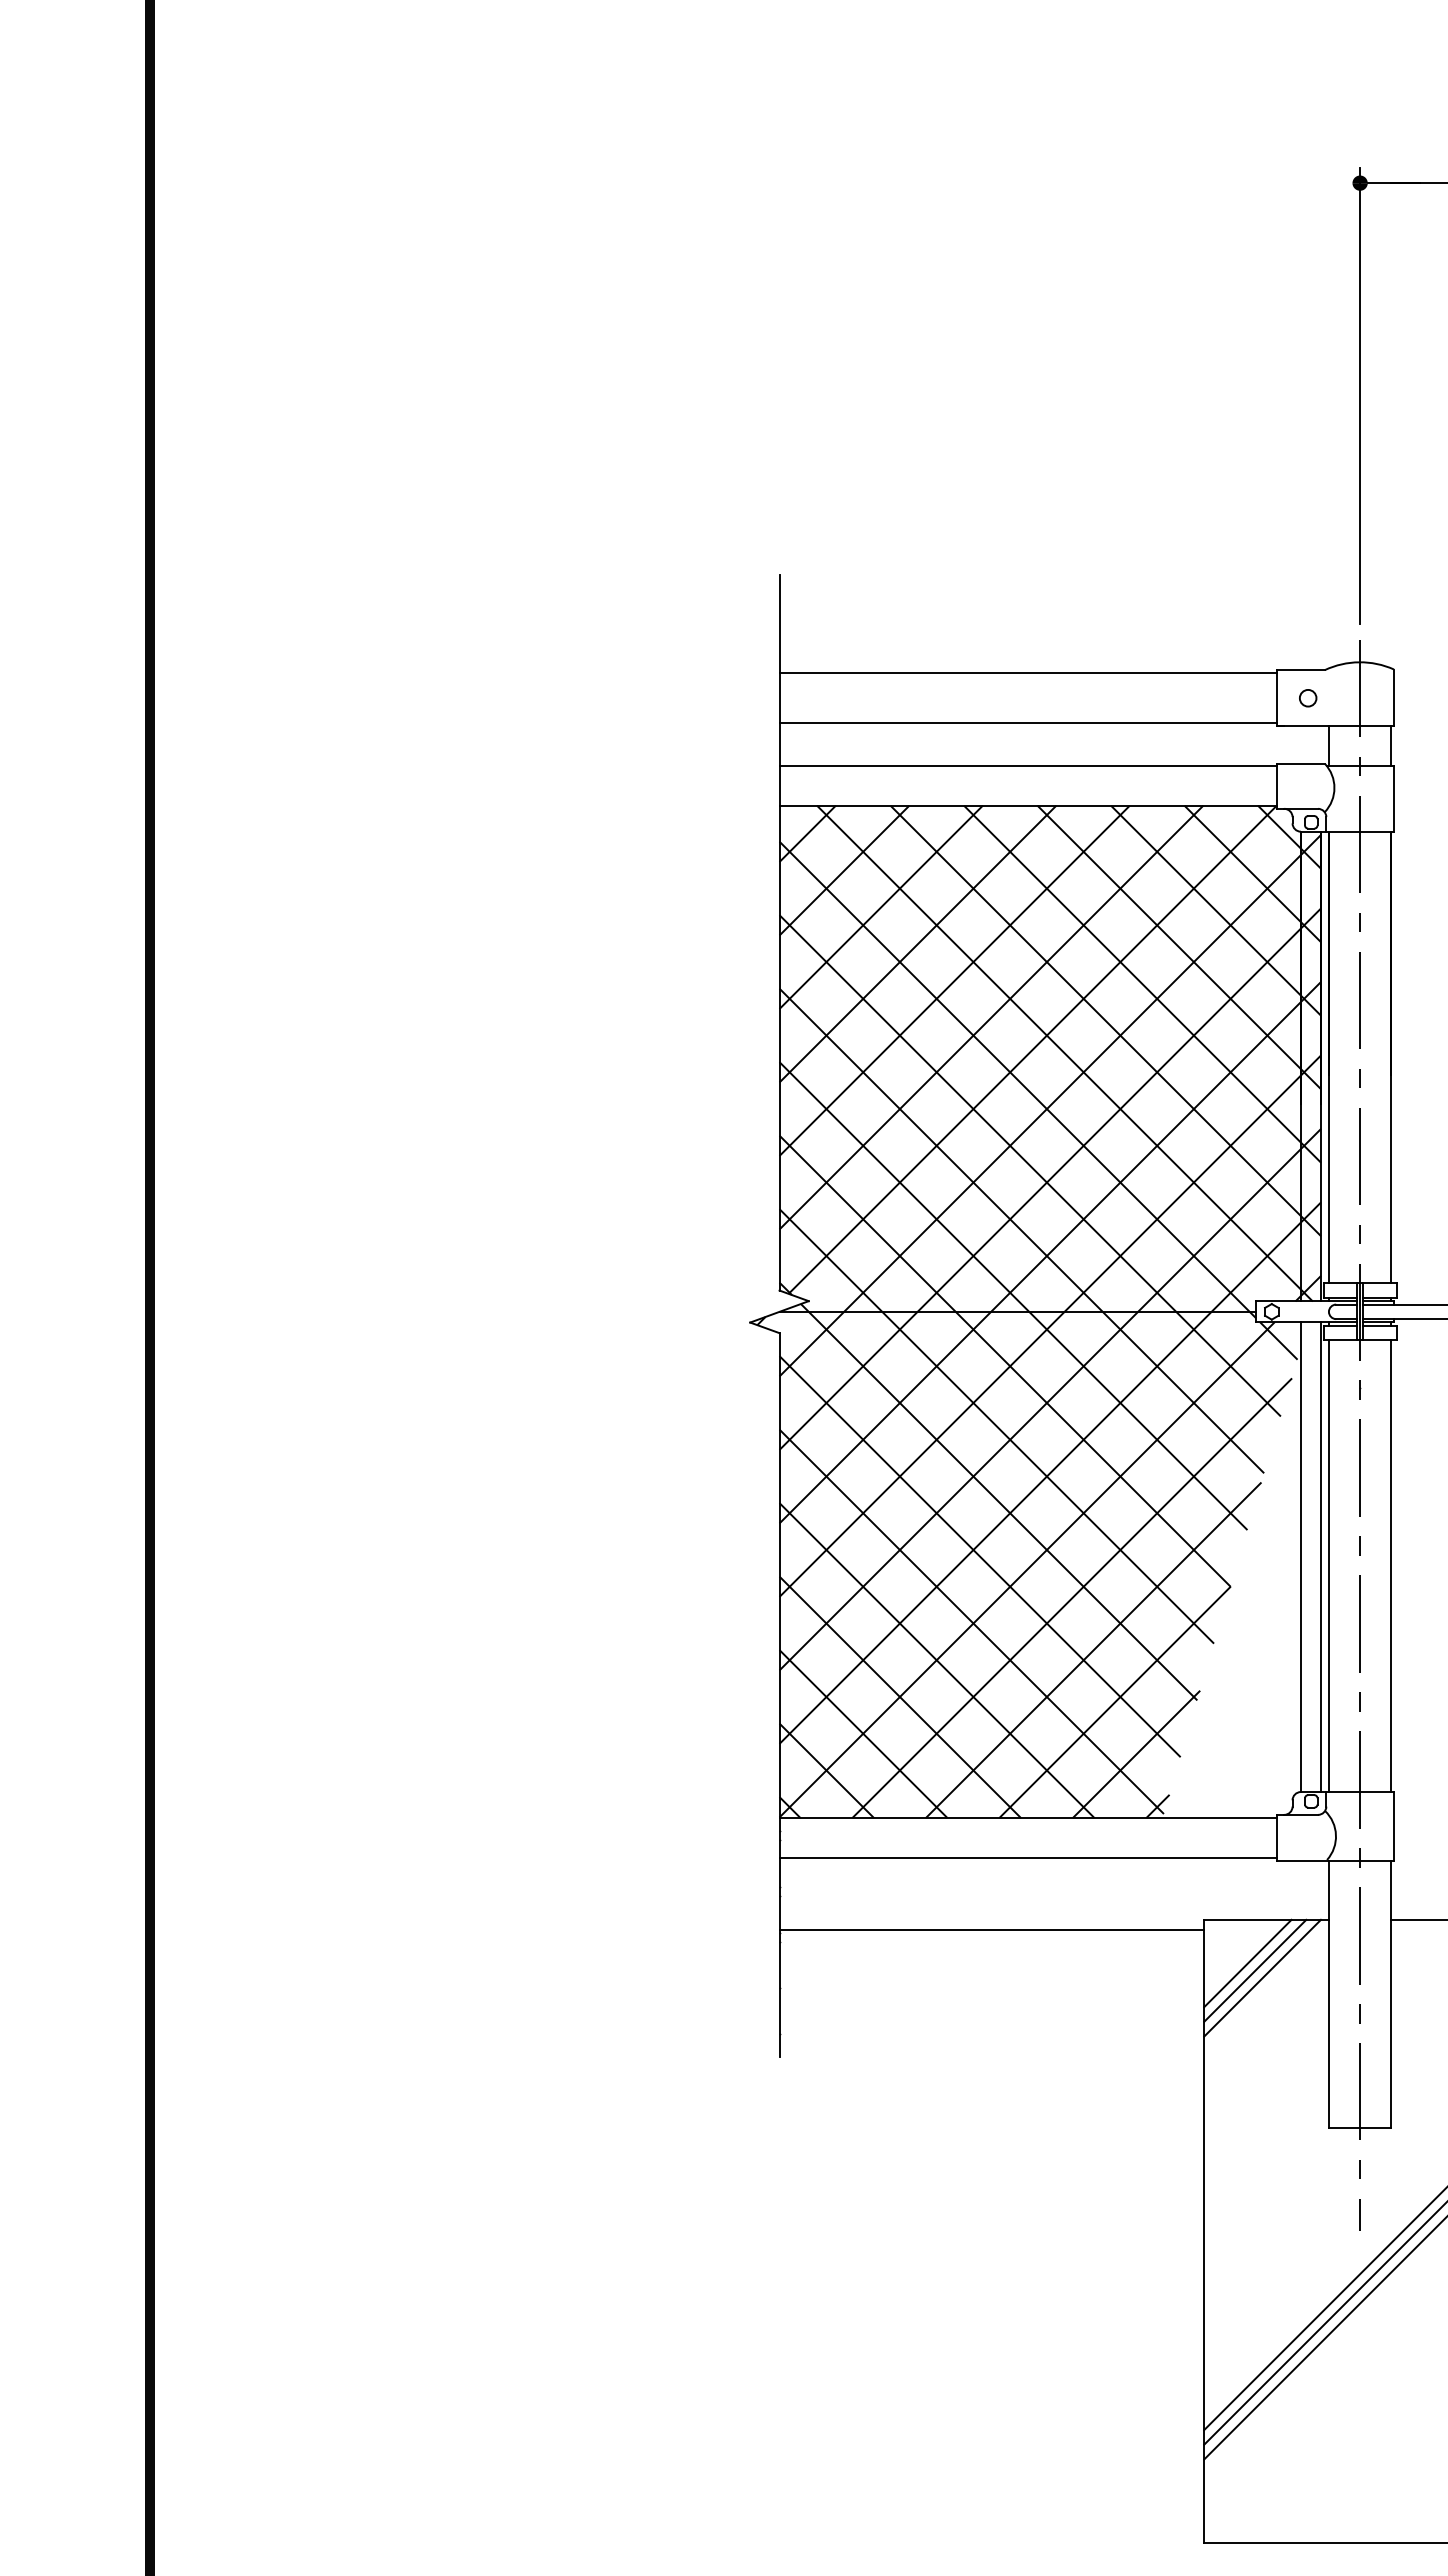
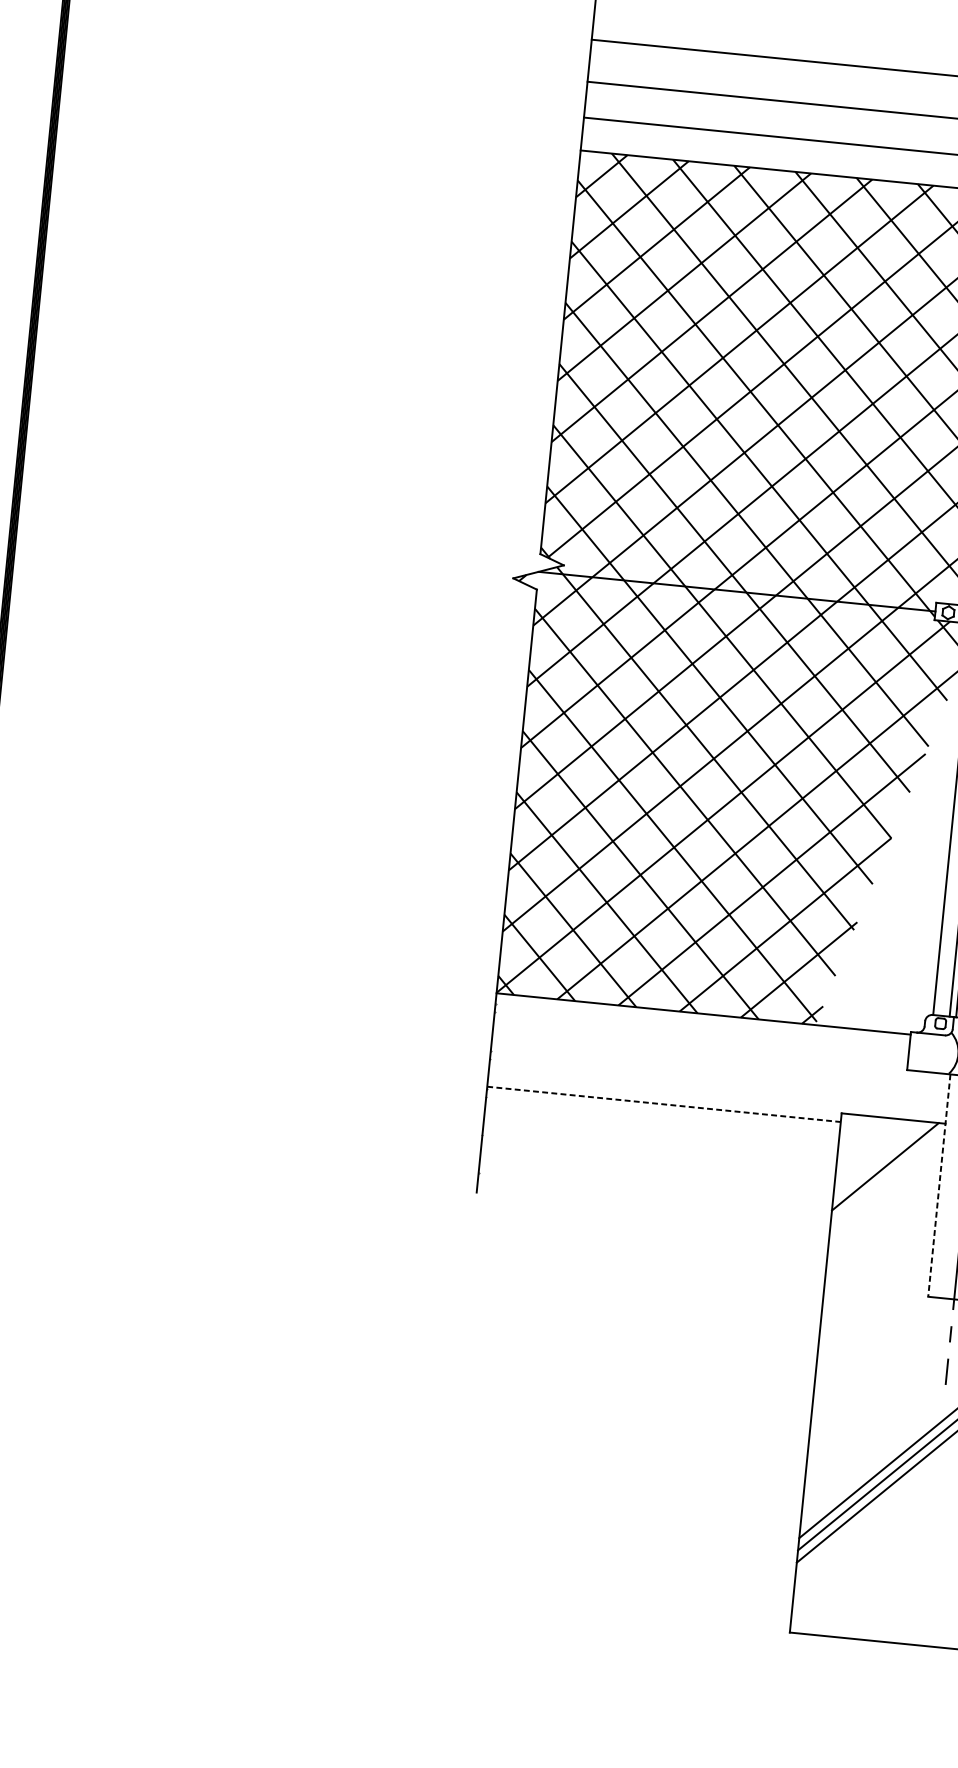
line: (1027, 1857) -> (699, 1046), removed
line: (992, 1930) -> (664, 1104), solid -> dashed
line: (1247, 1963) -> (874, 1153), removed
line: (1255, 1970) -> (880, 1159), removed
line: (1328, 1994) -> (938, 1185), solid -> dashed

